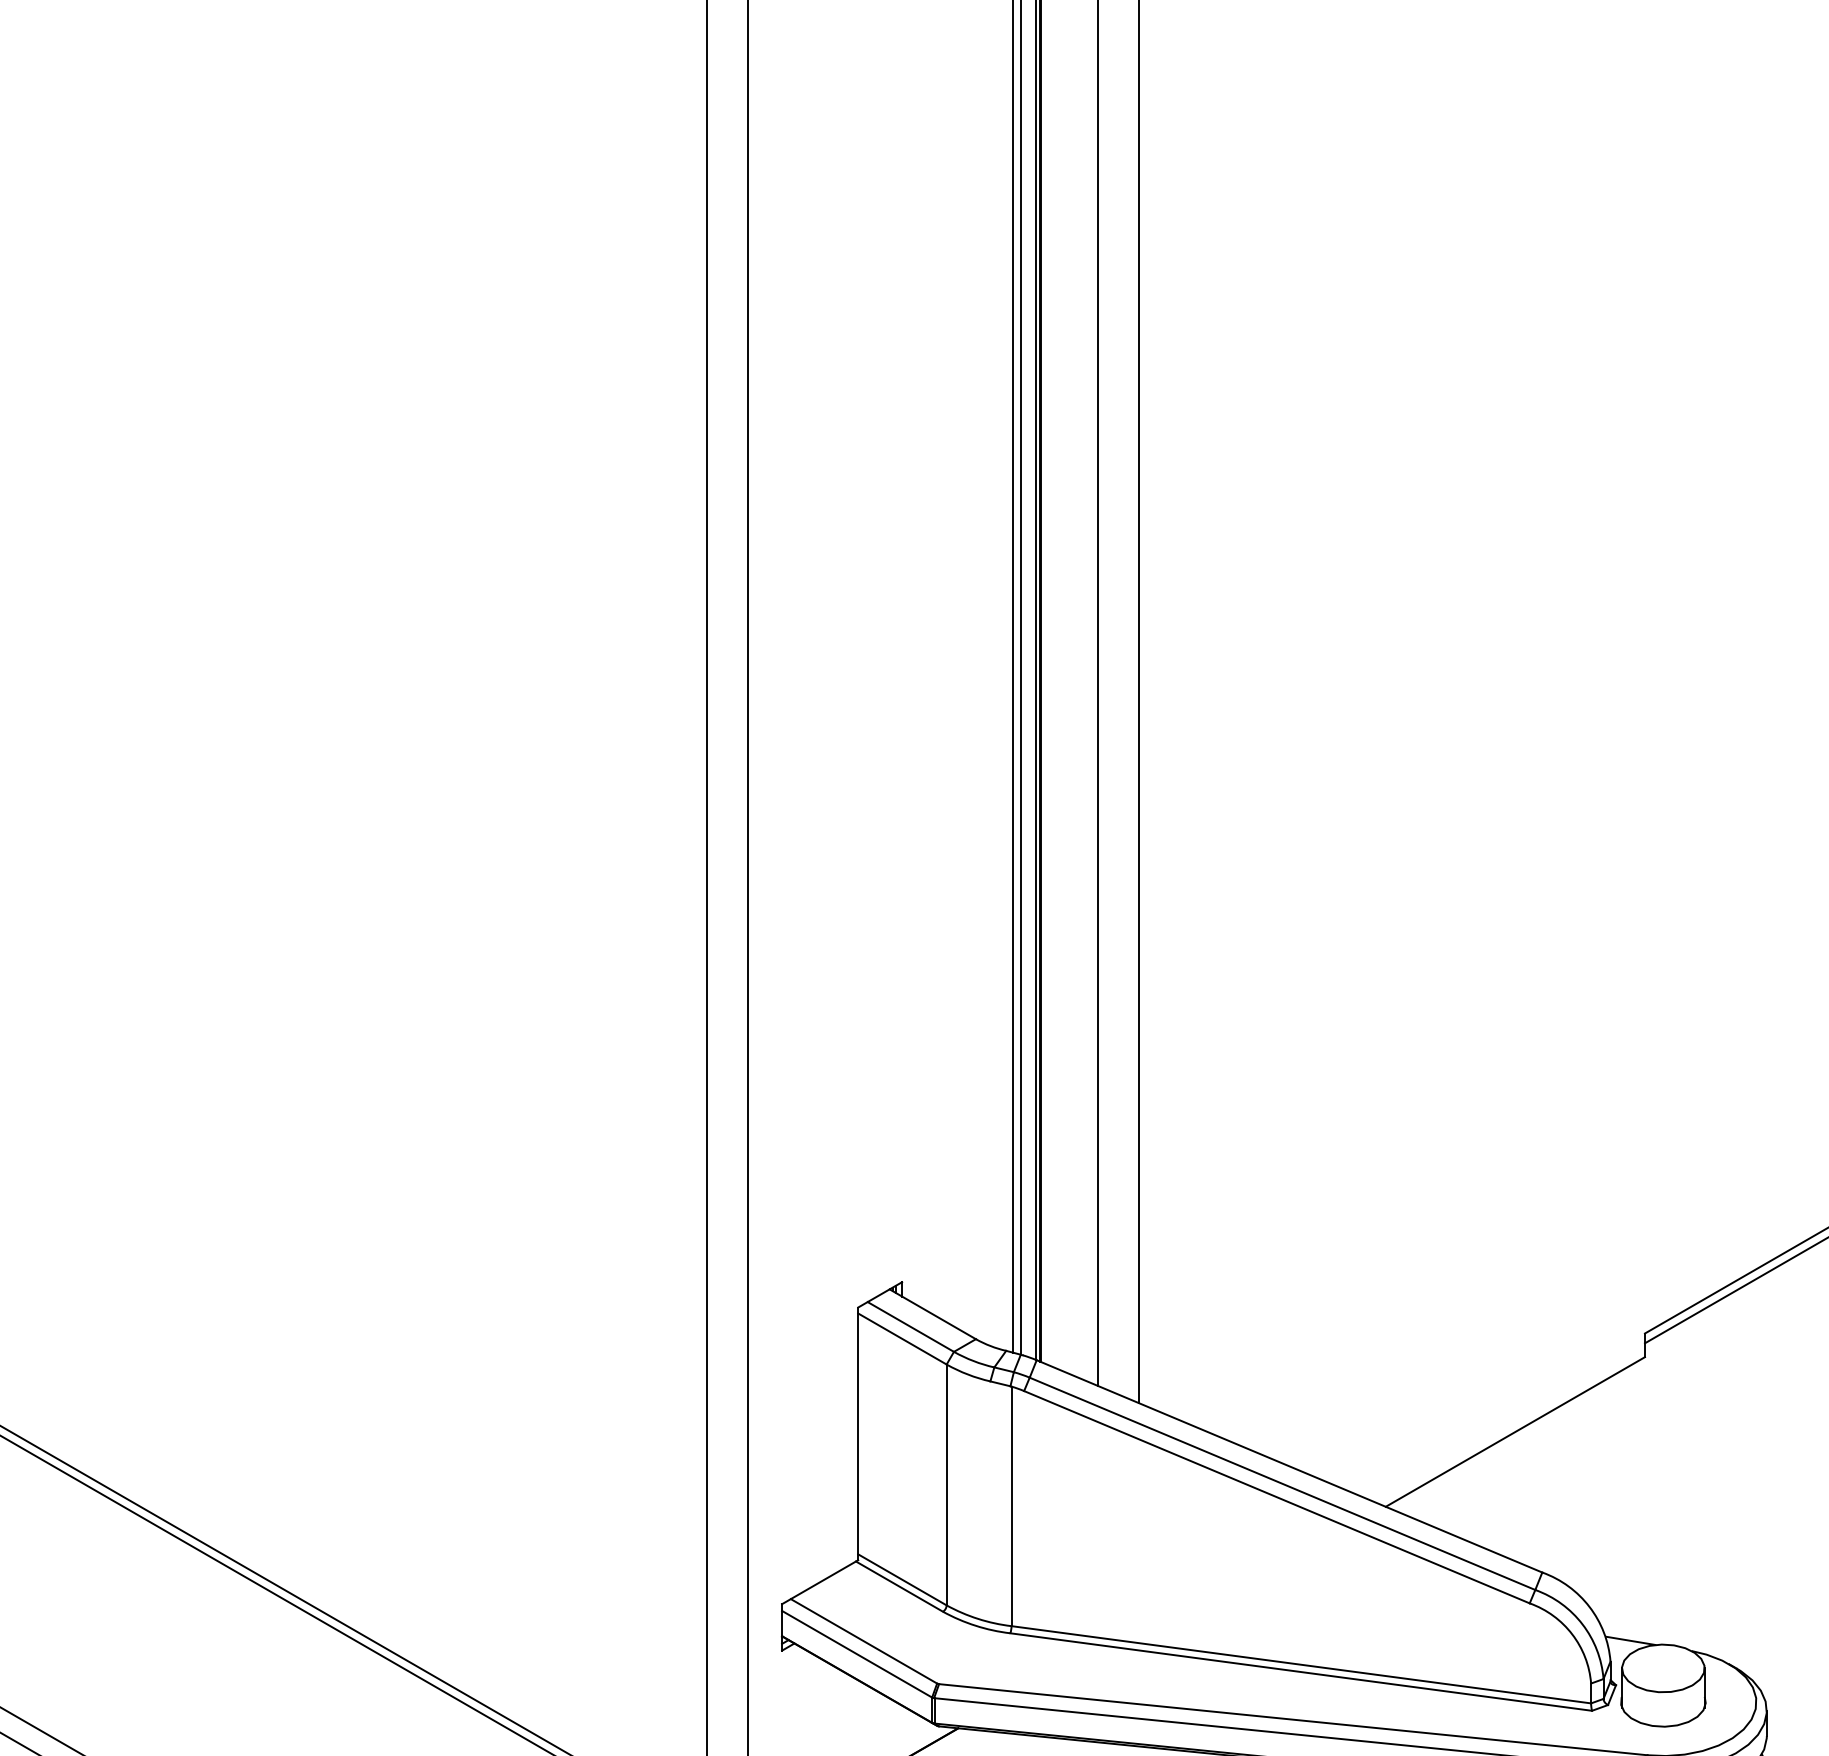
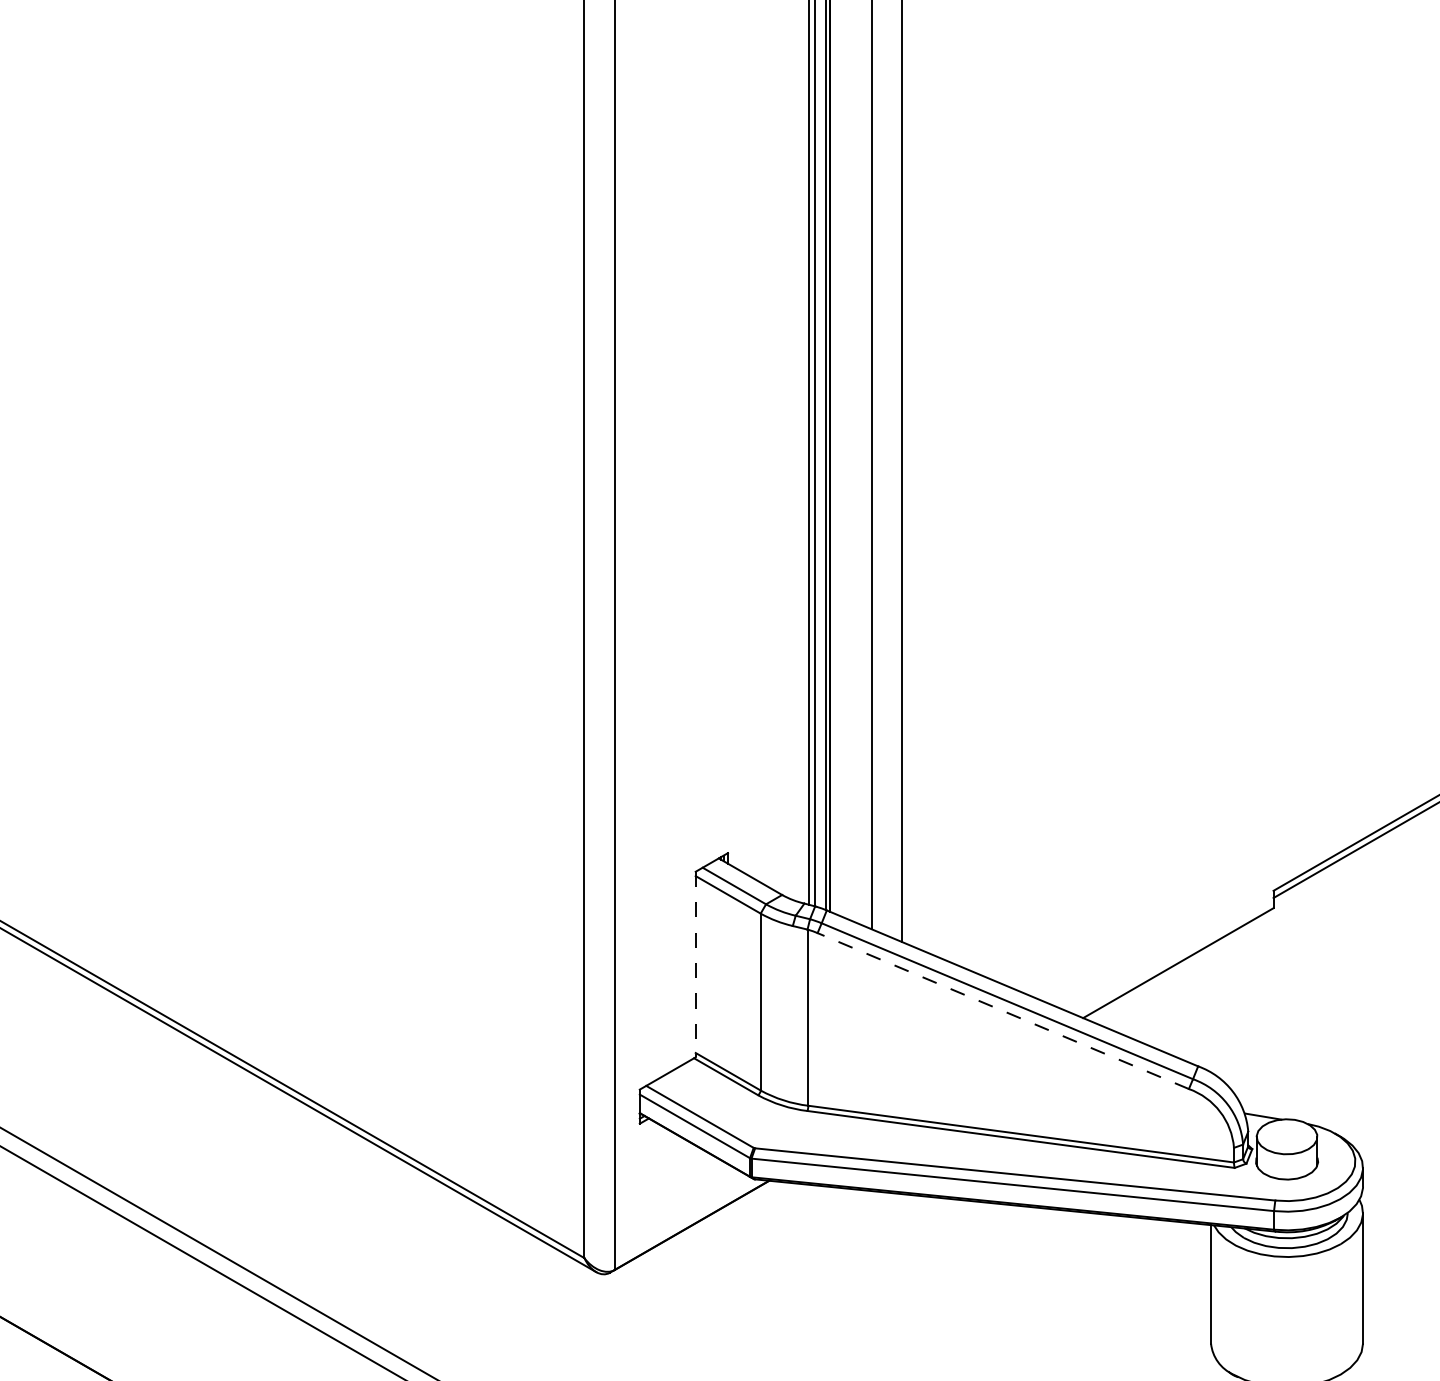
line: (857, 1433) -> (695, 964), solid -> dashed
line: (1275, 1496) -> (1002, 1010), solid -> dashed

